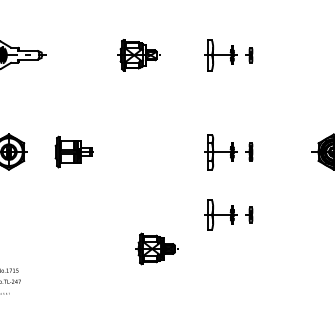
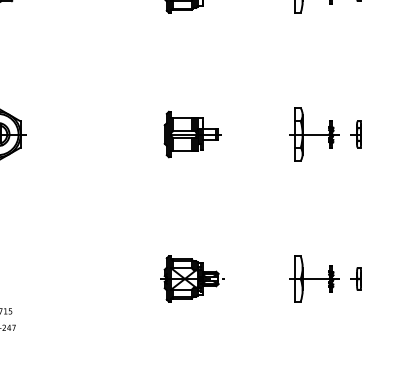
part: (73, 151) -> (191, 133), moved
part: (228, 214) -> (325, 278), moved
part: (156, 248) -> (191, 278), moved

